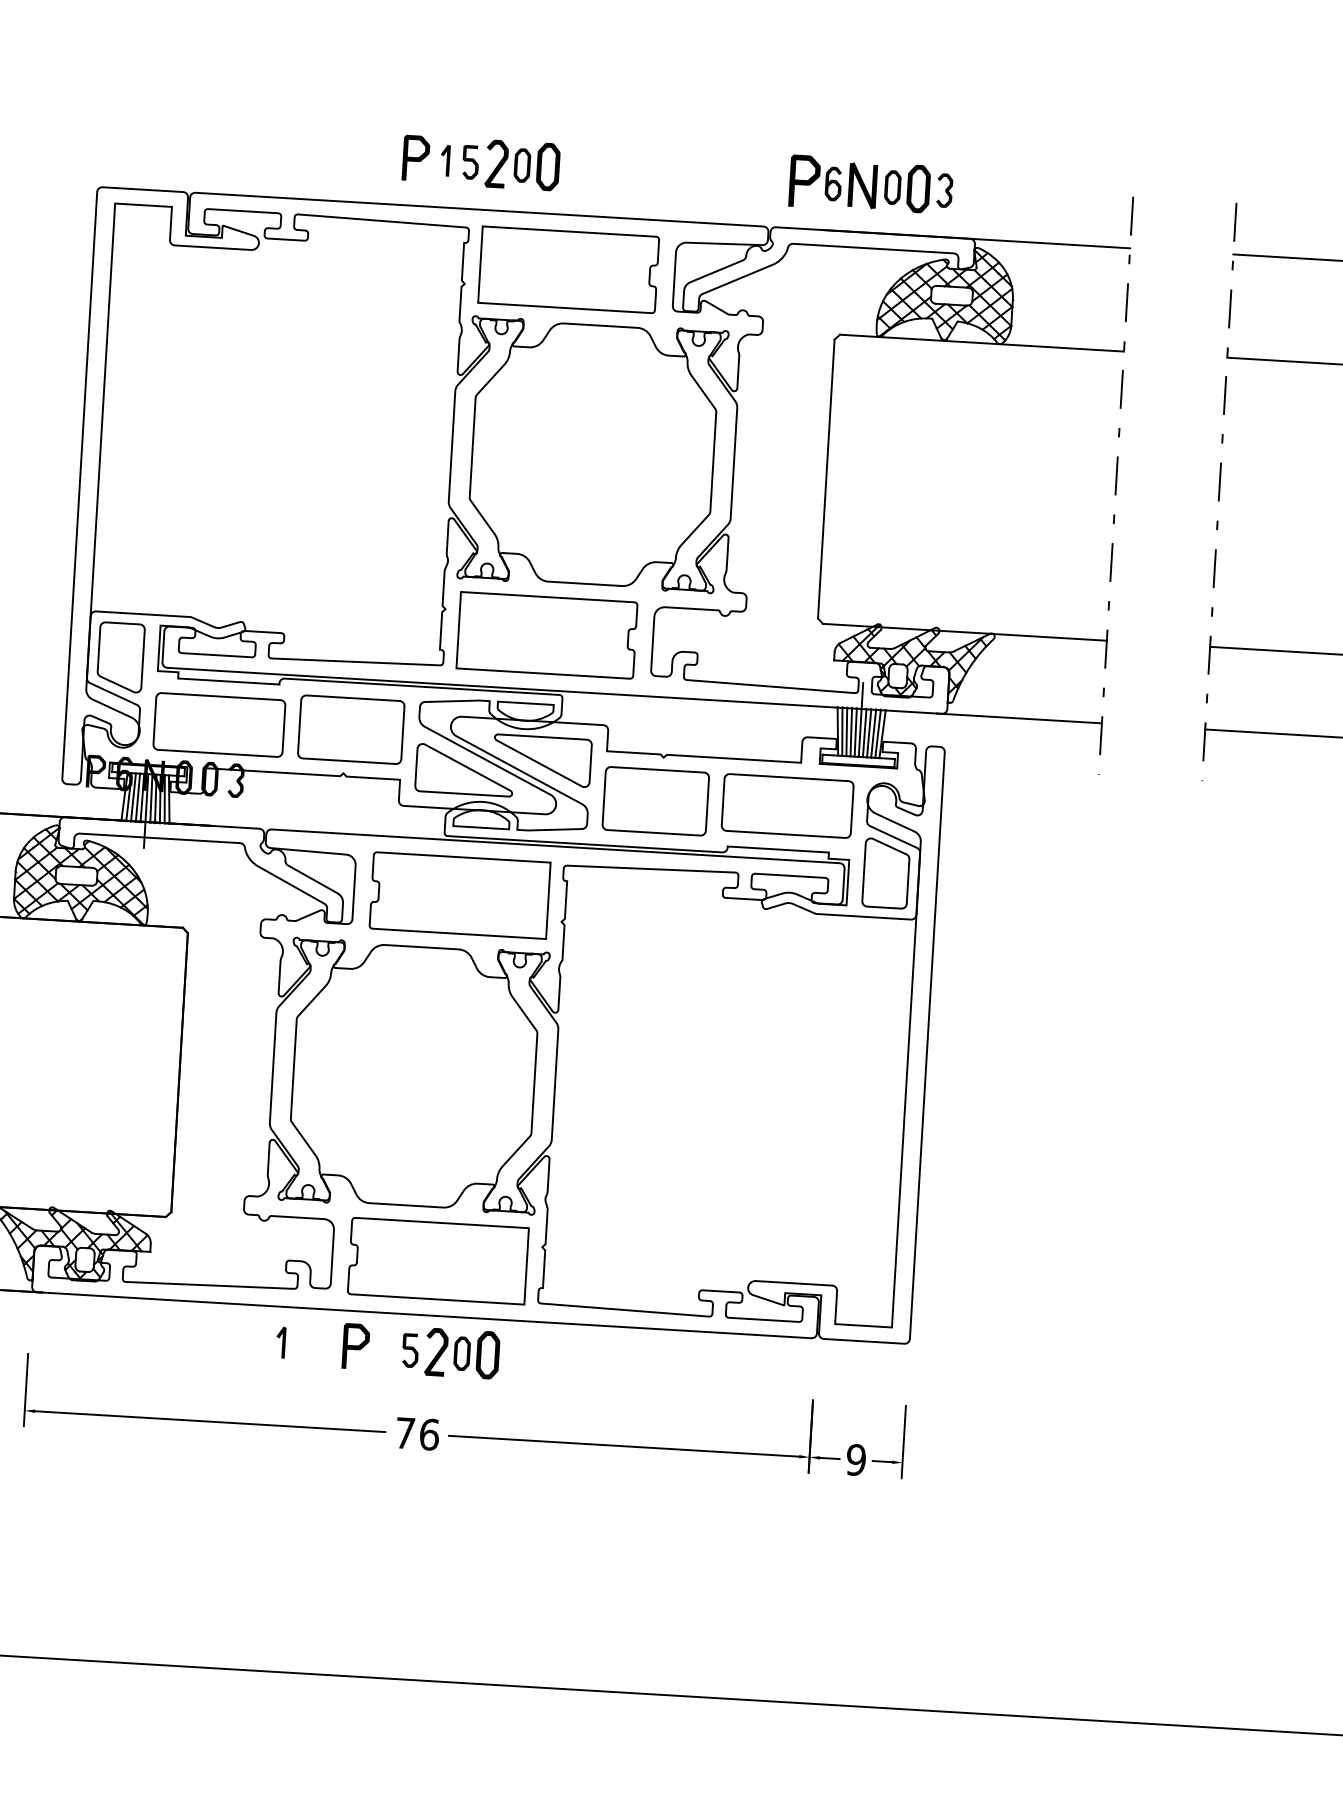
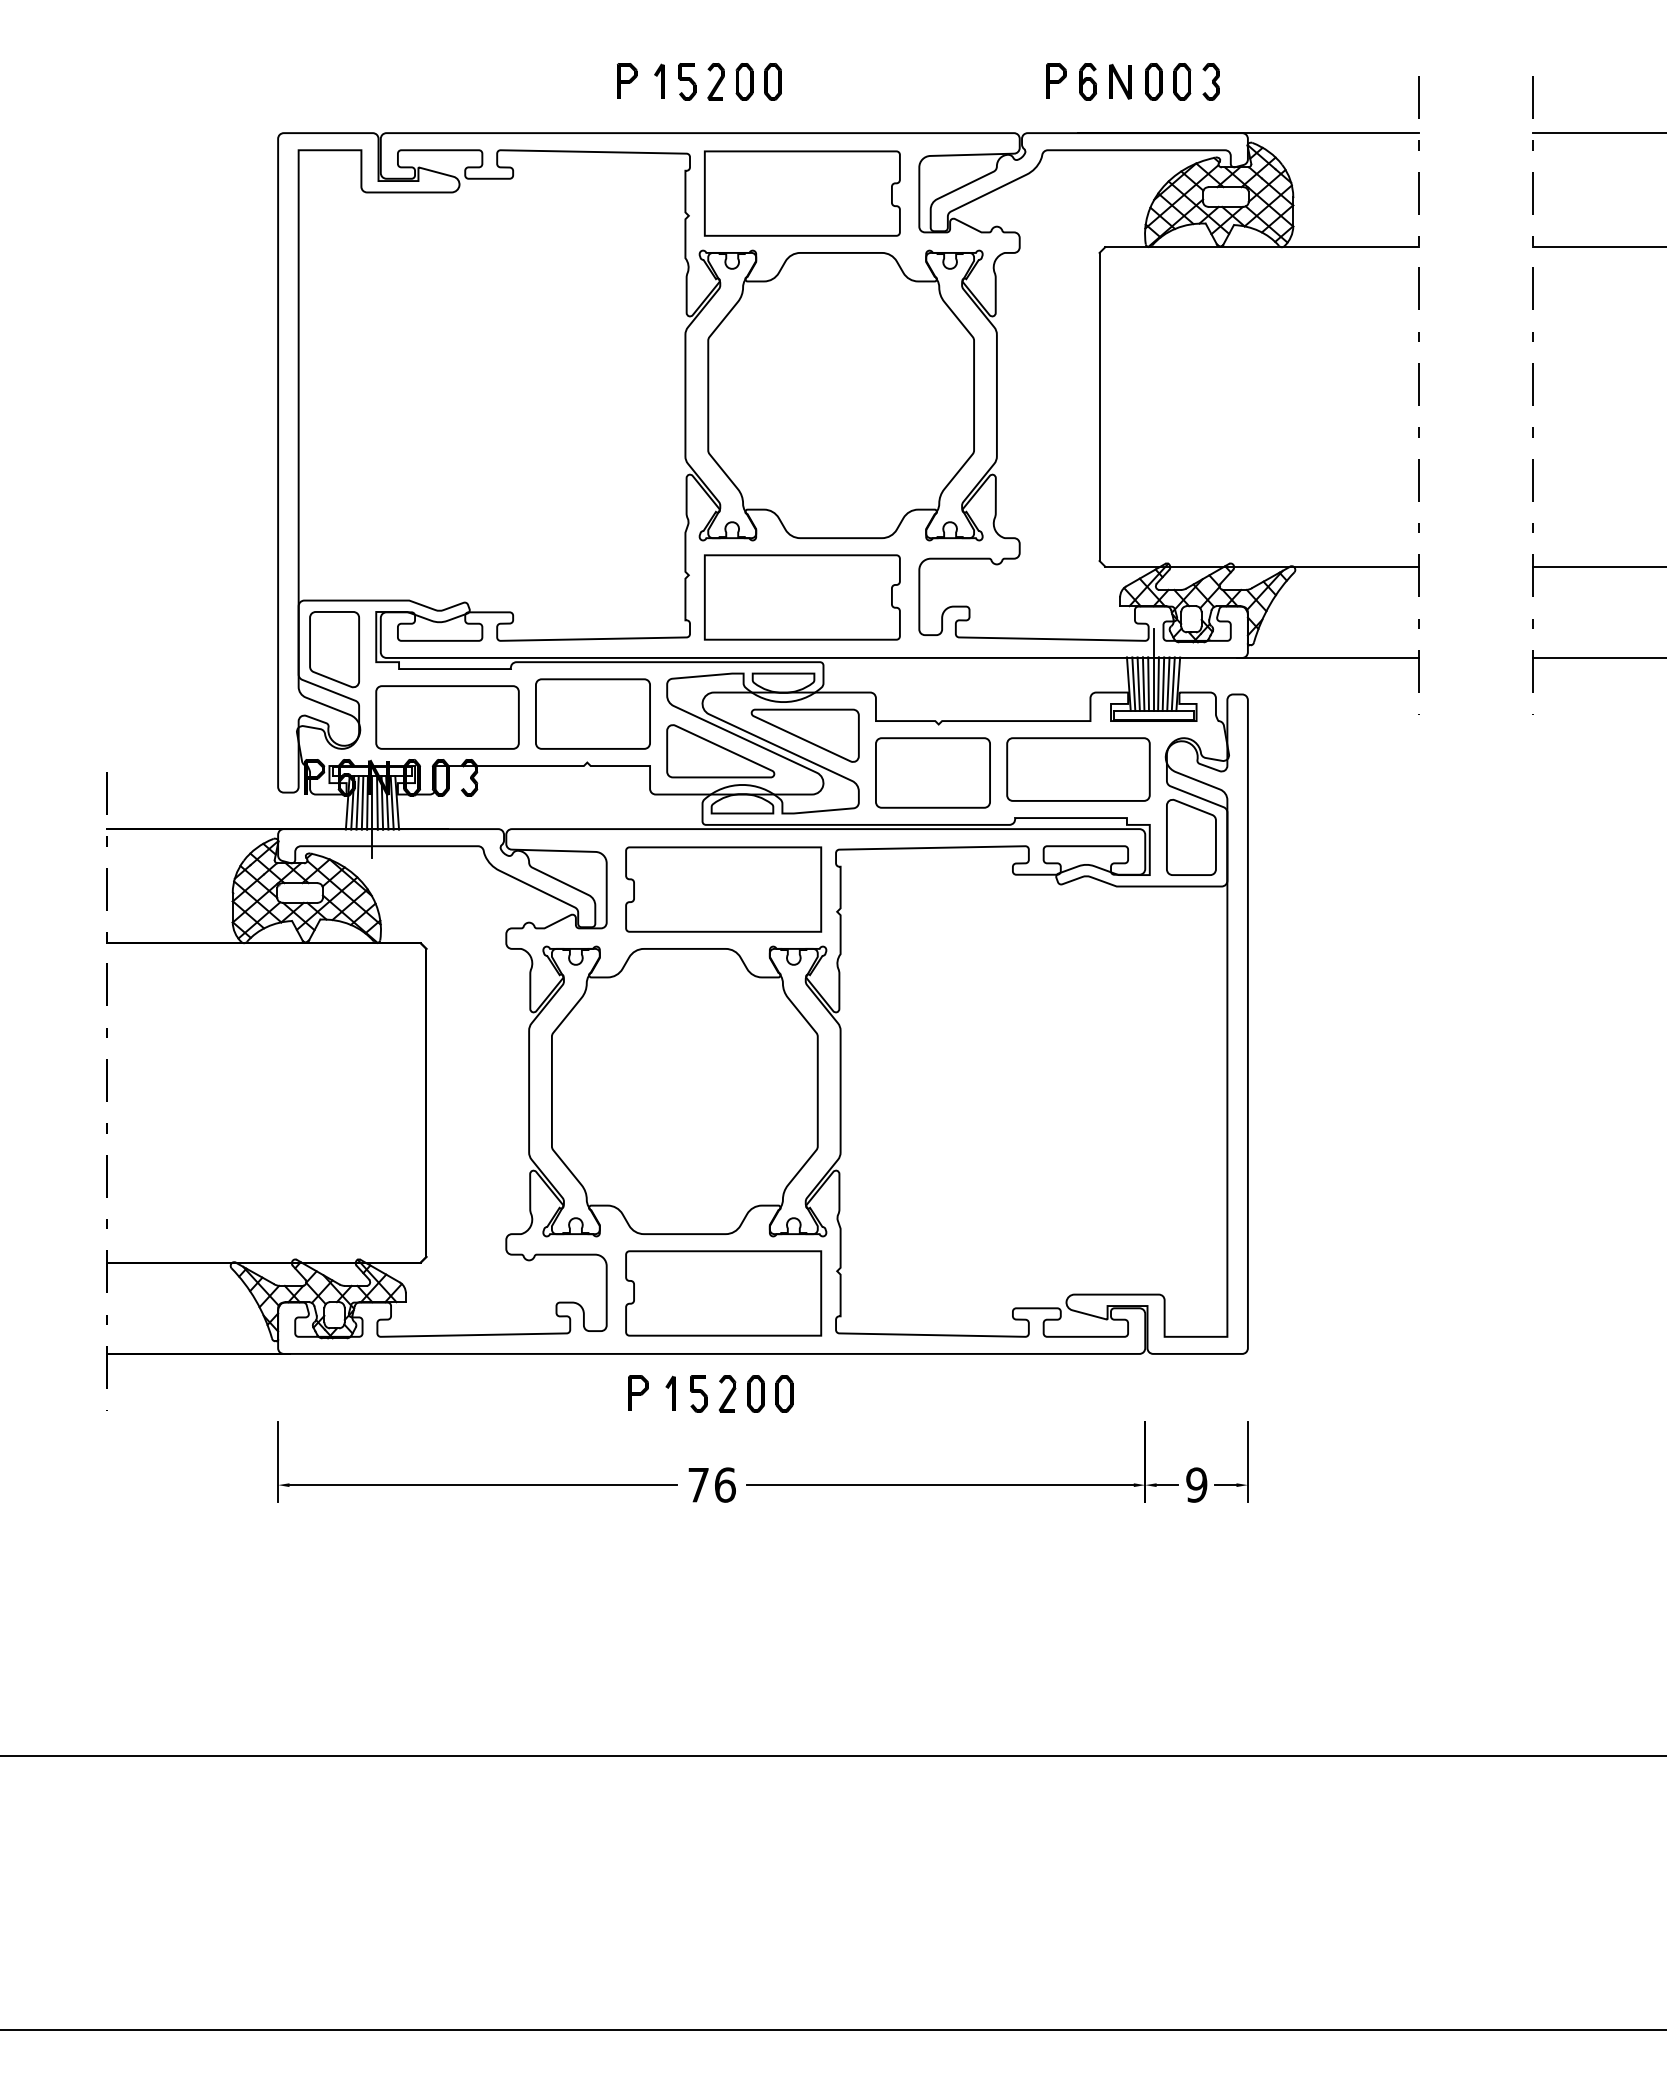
part: (416, 158) -> (627, 80), size x0.71
part: (496, 163) -> (715, 81), size x0.71
part: (547, 166) -> (772, 81), size x0.71
part: (804, 181) -> (1056, 80), size x0.62
part: (862, 185) -> (1120, 81), size x0.71
part: (918, 188) -> (1182, 81), size x0.71
part: (280, 1341) -> (670, 1392), moved
part: (355, 1346) -> (638, 1392), size x0.71
part: (436, 1351) -> (727, 1393), size x0.71
part: (488, 1354) -> (784, 1393), size x0.71

